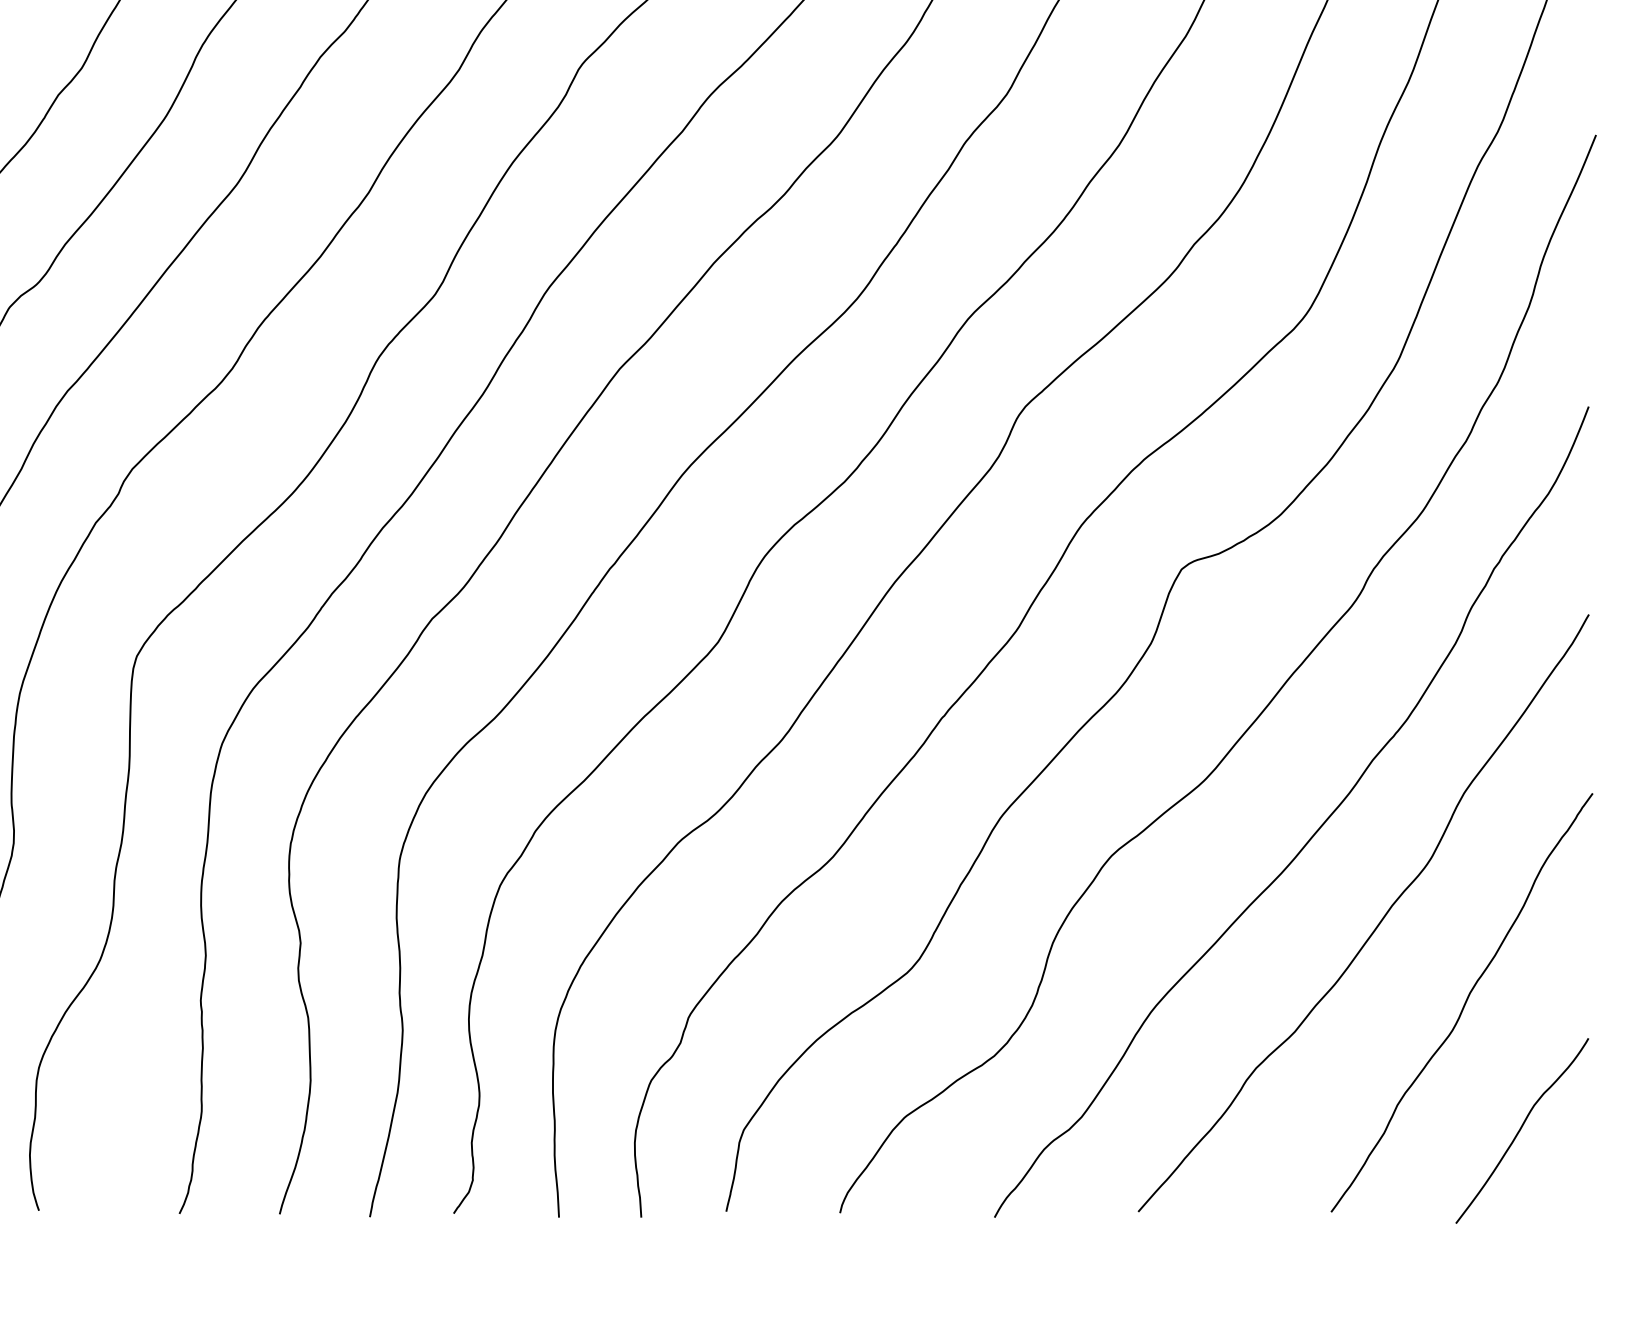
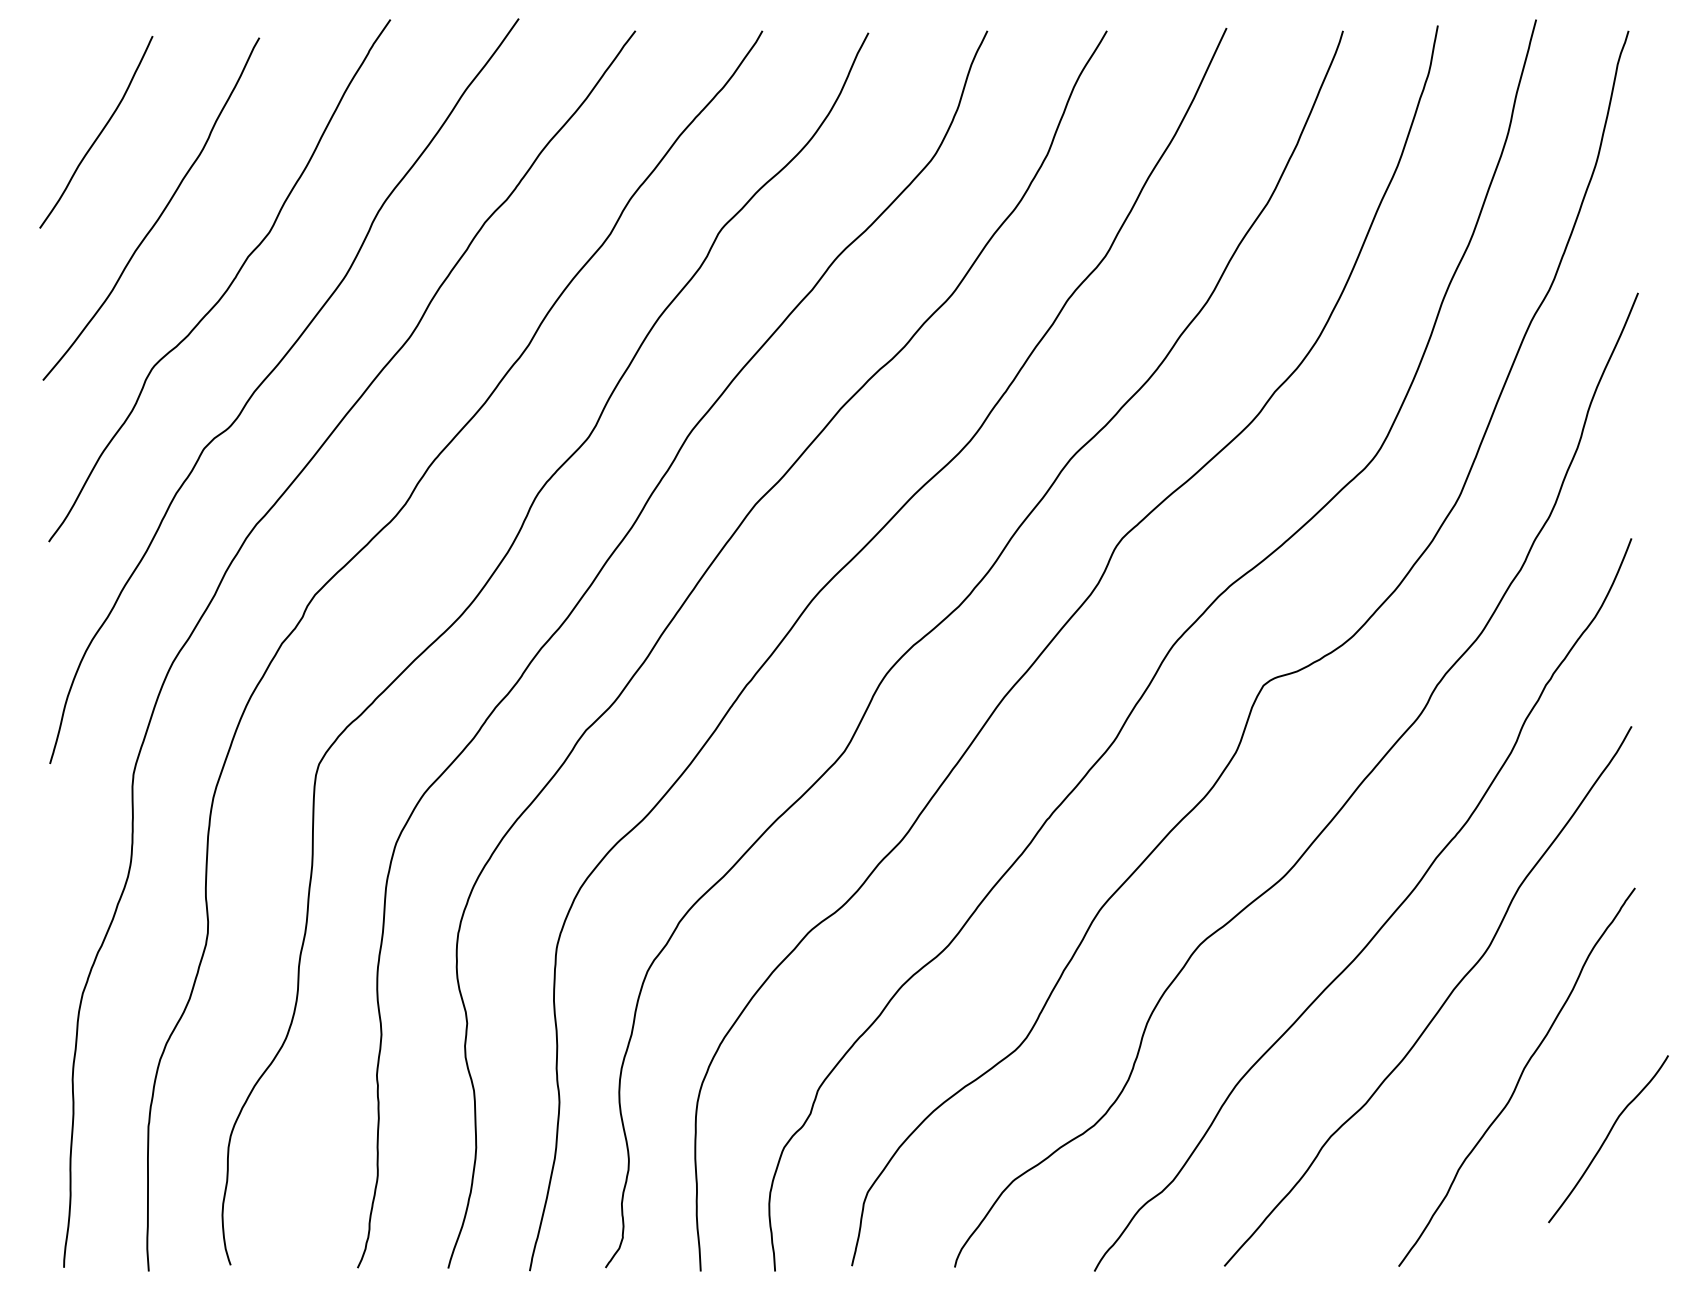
curve: (1521, 1130) -> (1607, 1138), moved

